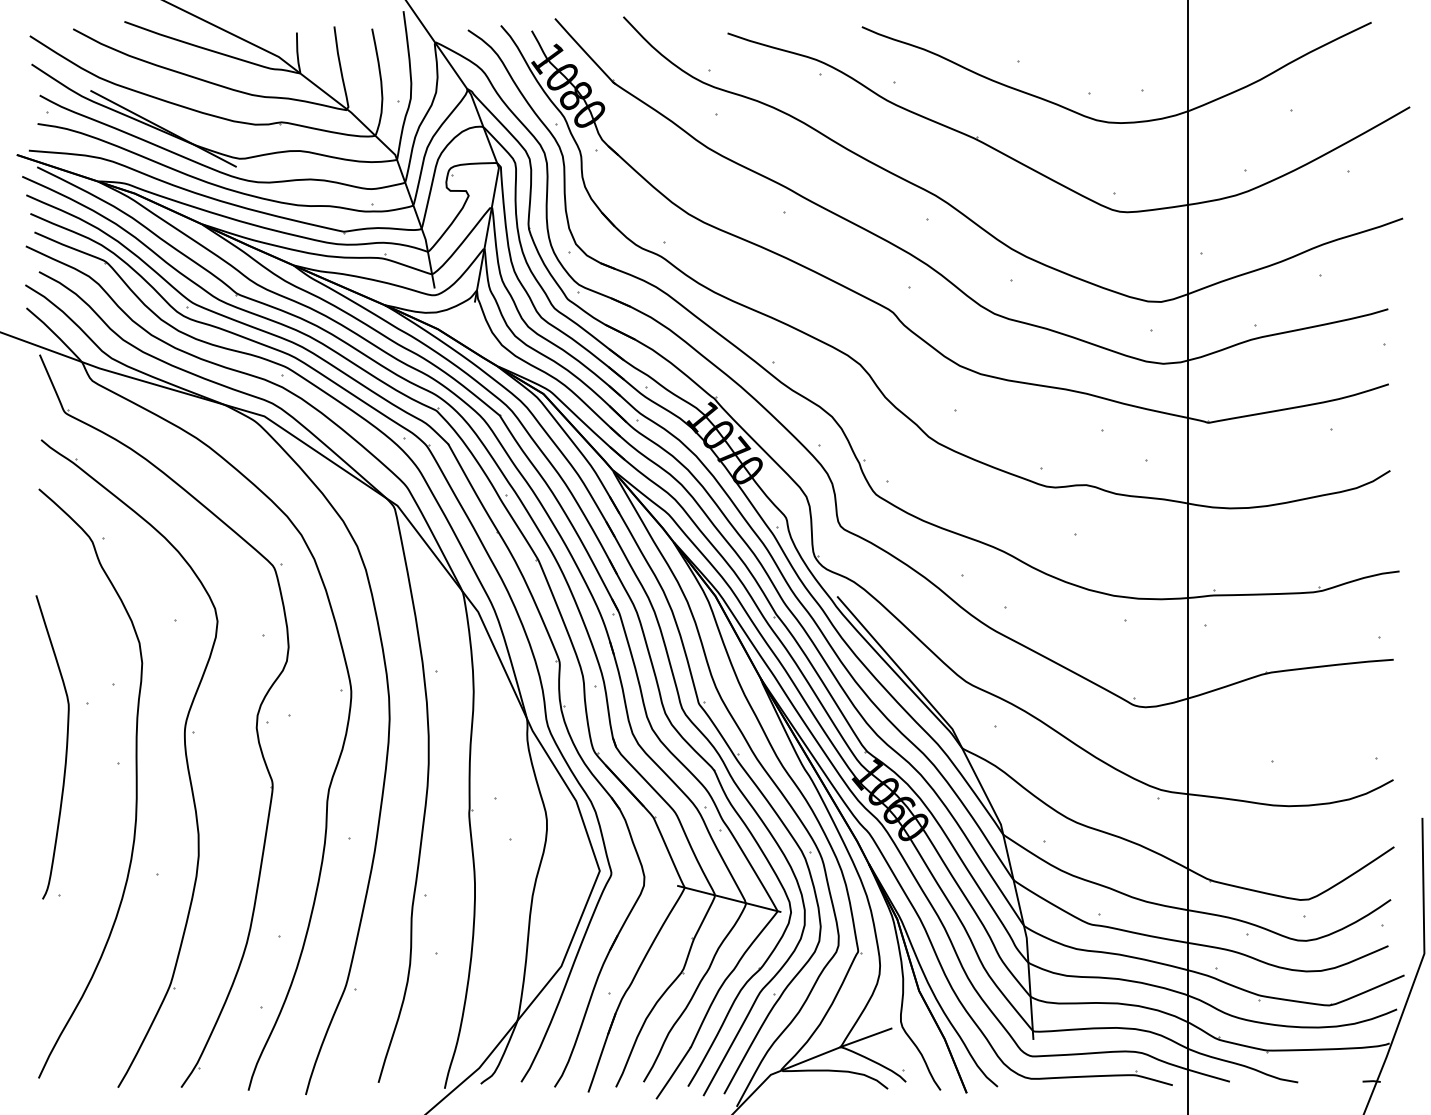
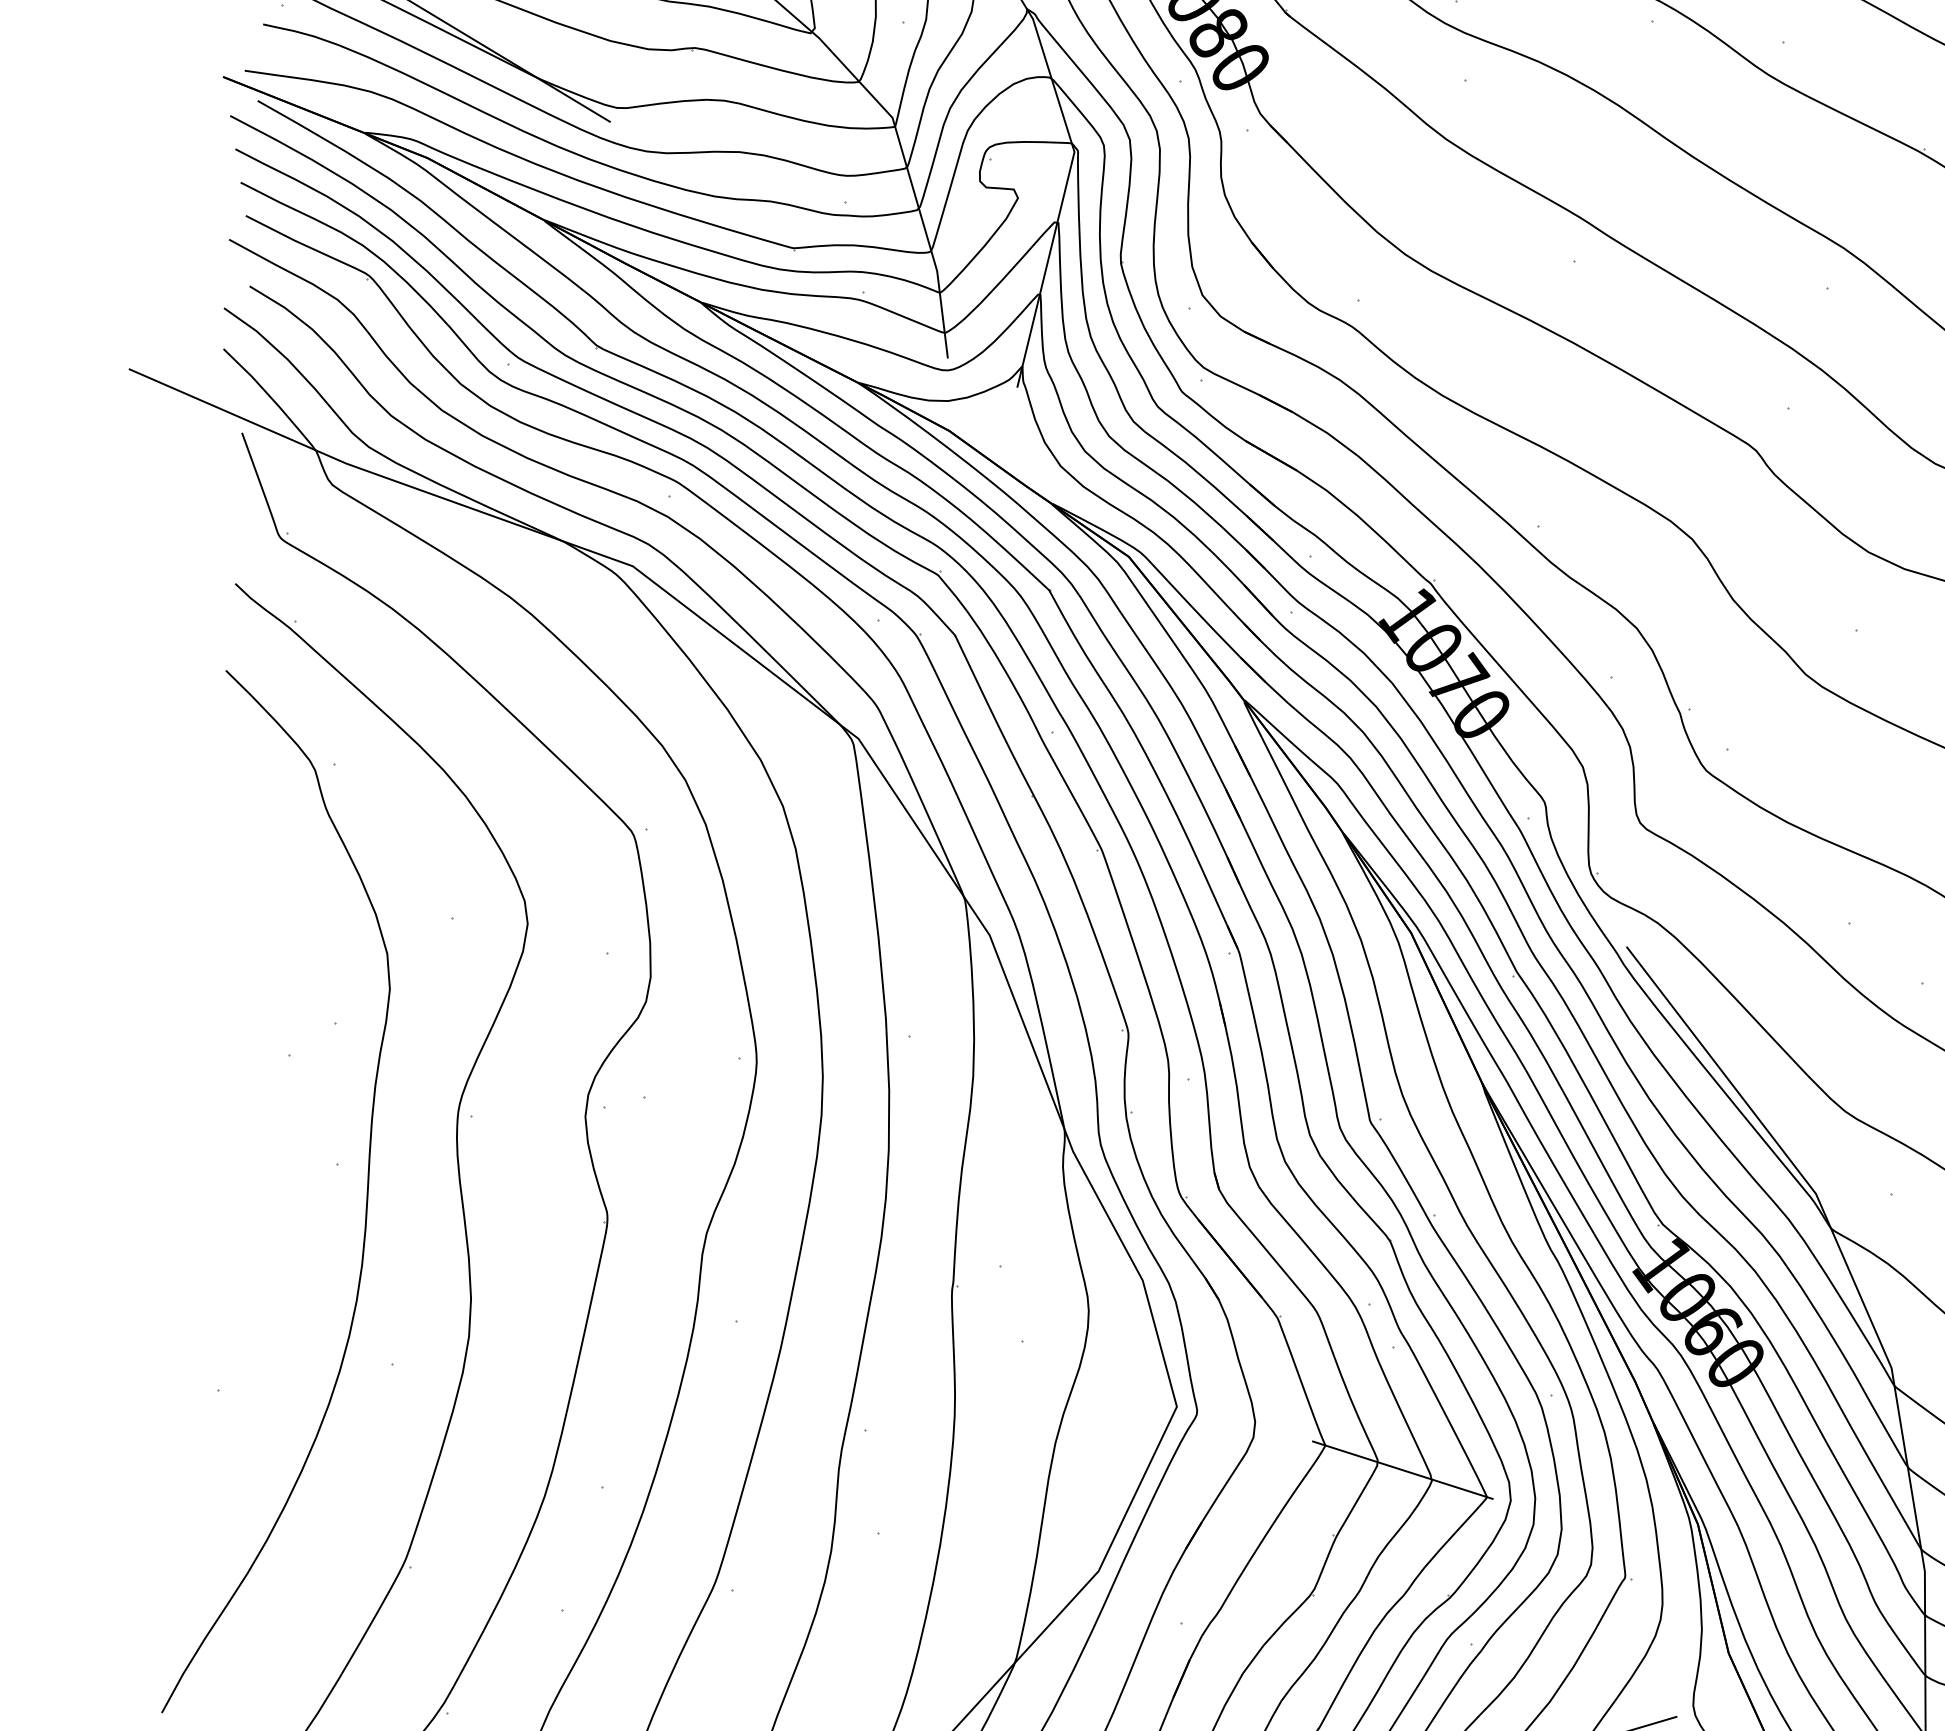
curve: (65, 749) -> (244, 1134), removed

